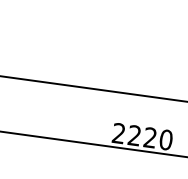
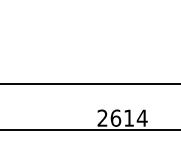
text: (149, 136) -> (128, 117), 2220 -> 2614

